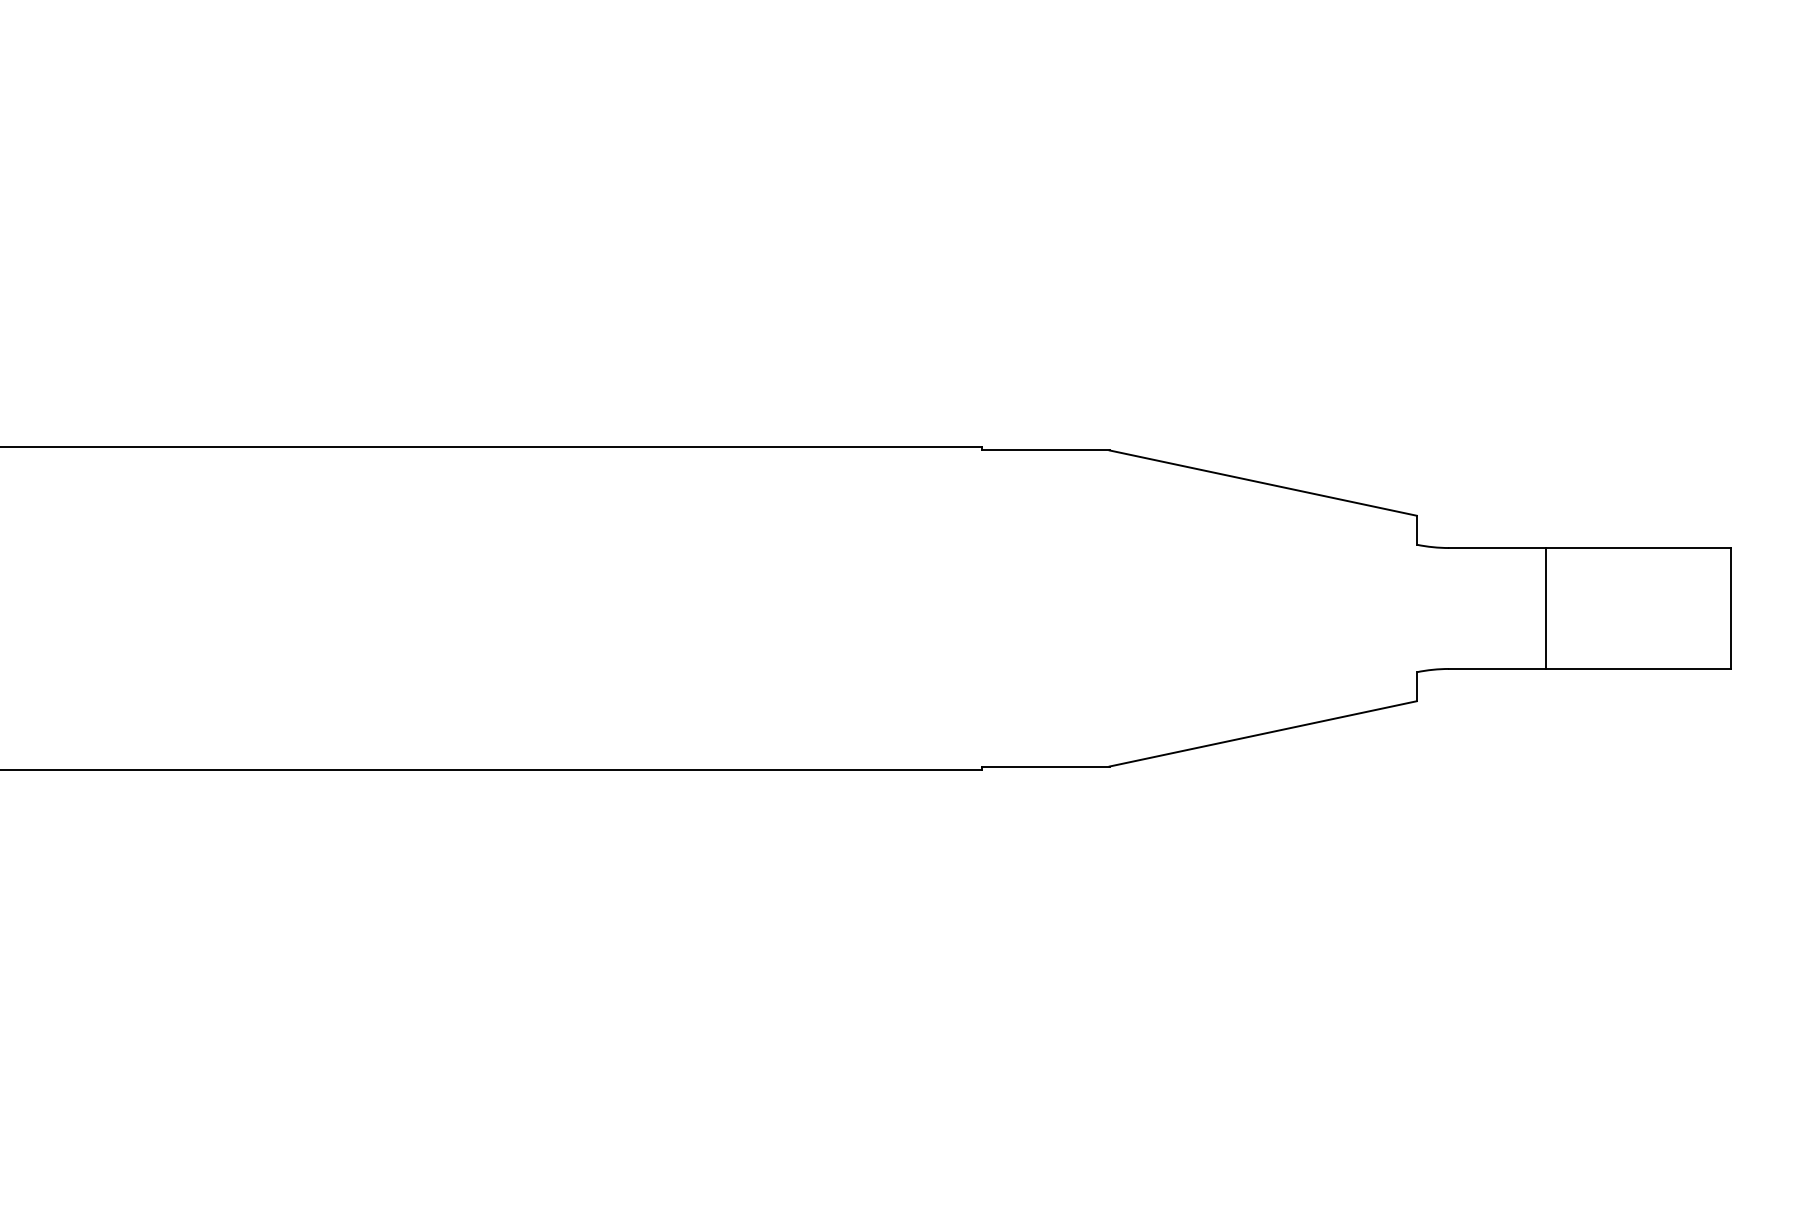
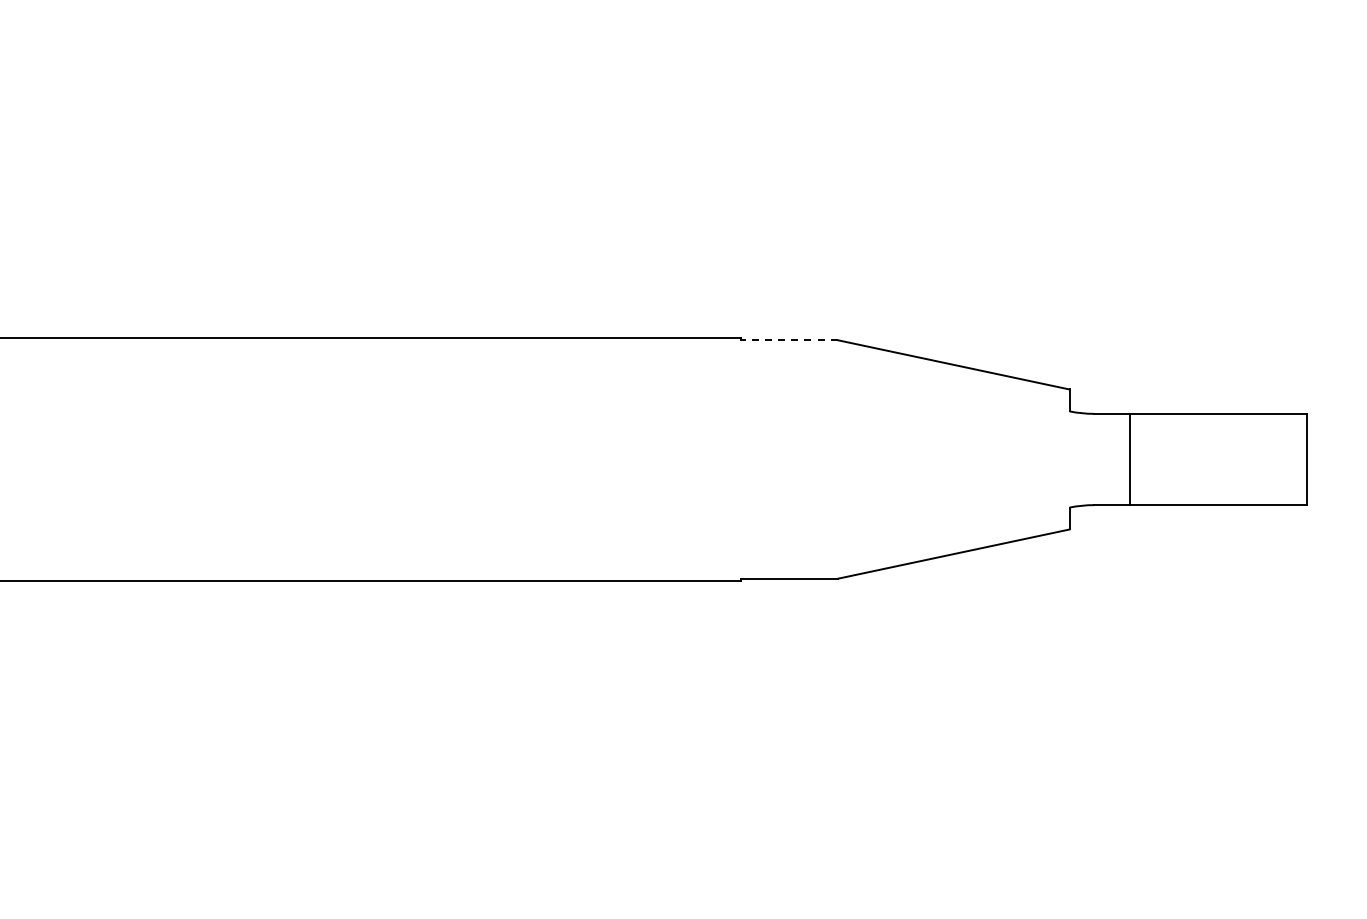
line: (1044, 450) -> (788, 340), solid -> dashed
line: (1545, 608) -> (1129, 459), moved

